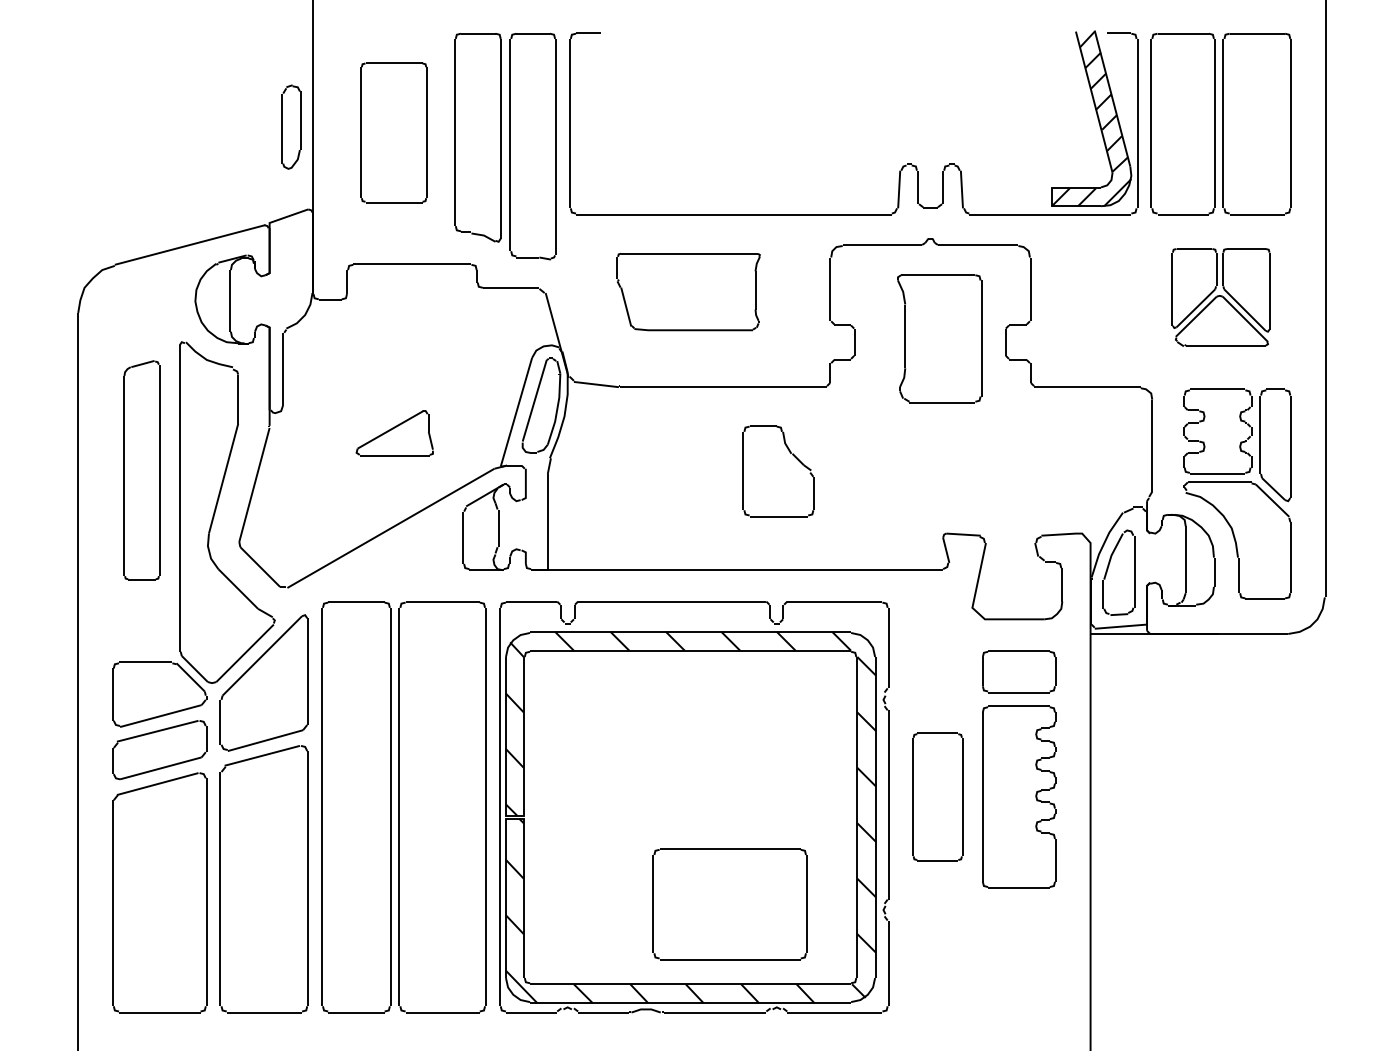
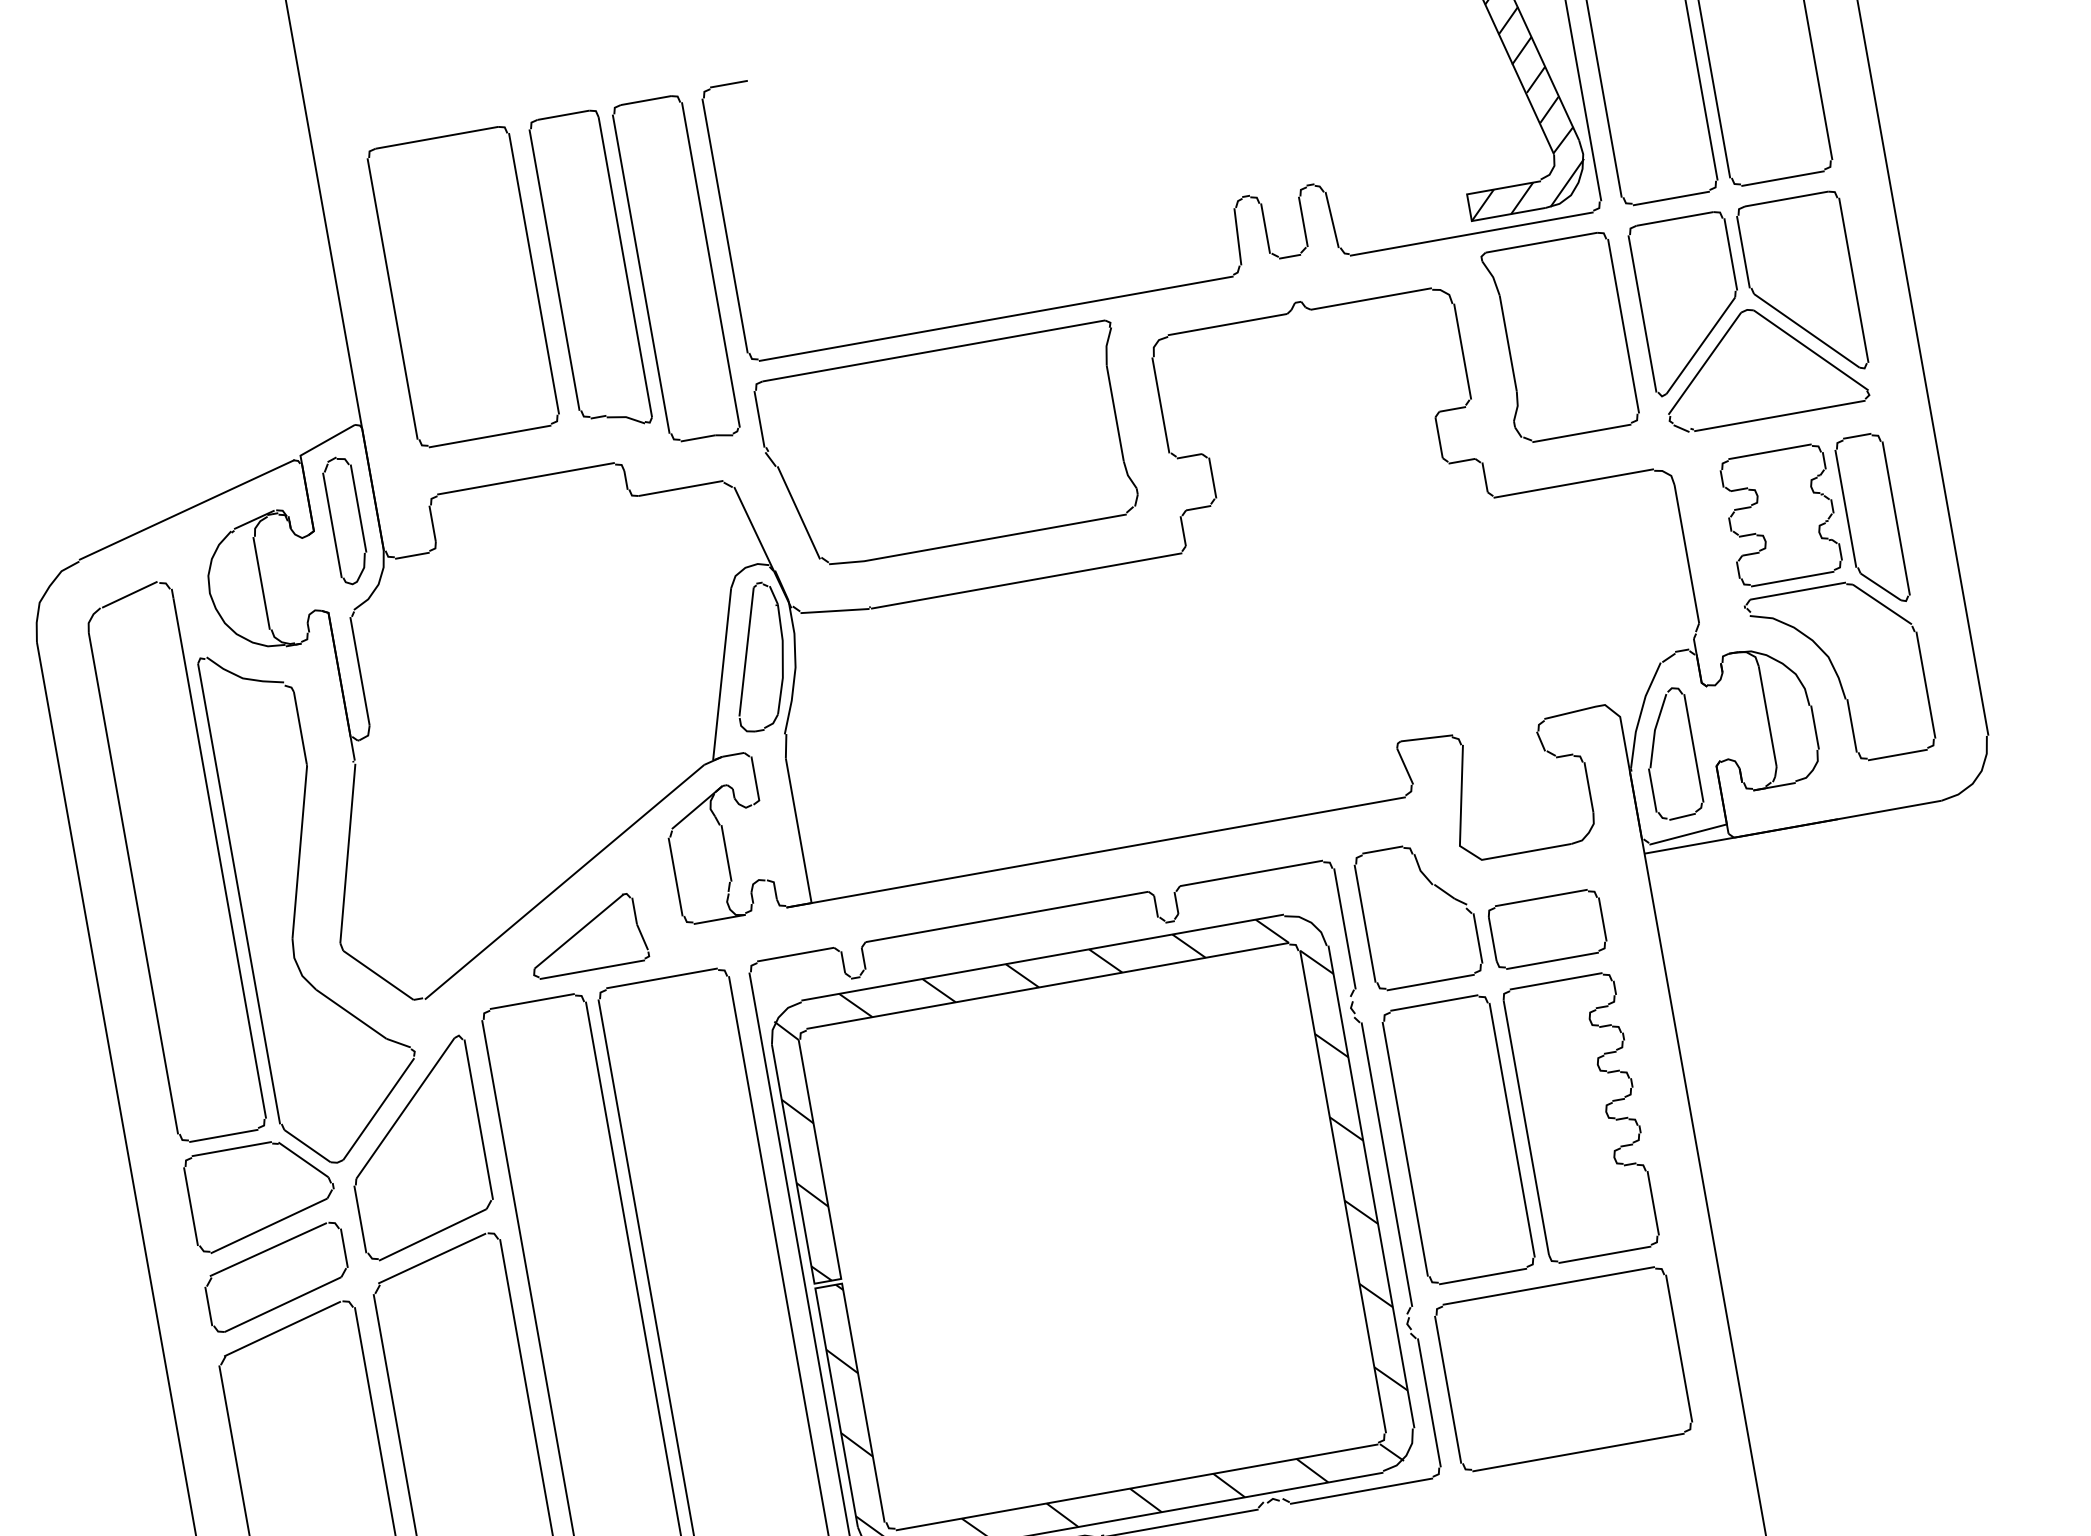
part: (291, 126) -> (345, 519), moved
part: (393, 132) -> (462, 286), size x1.43
part: (688, 291) -> (948, 446), size x1.67
part: (1220, 297) -> (1749, 313), size x1.43
part: (939, 338) -> (1560, 337), moved
part: (394, 433) -> (585, 936), moved
part: (793, 456) -> (1436, 888), moved
part: (141, 470) -> (174, 862), size x1.67
part: (937, 796) -> (1457, 1138), size x1.43
part: (729, 904) -> (1562, 1369), moved

